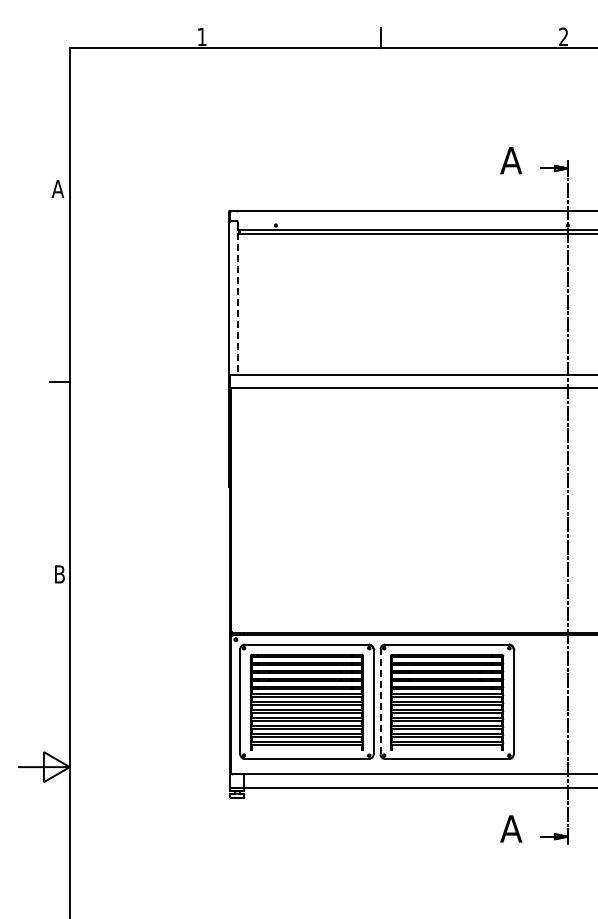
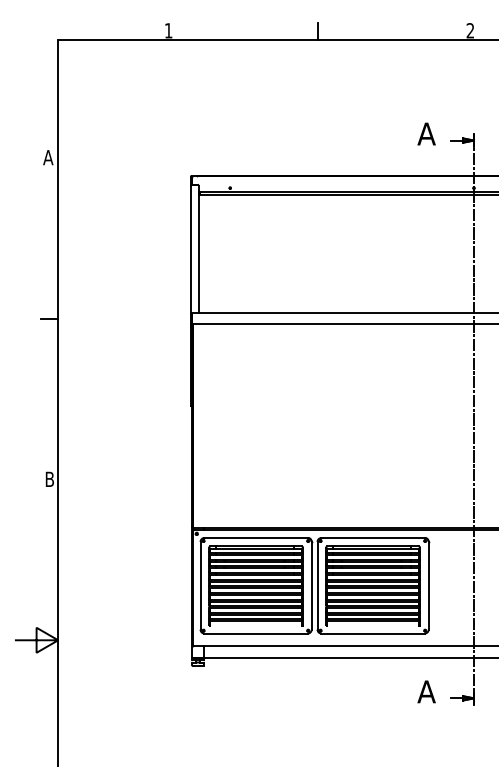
line: (238, 299) -> (199, 249), dashed -> solid
line: (380, 701) -> (317, 585), dashed -> solid

